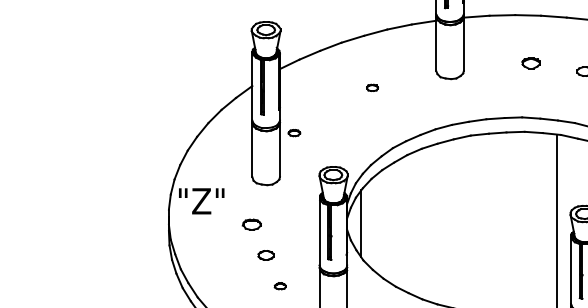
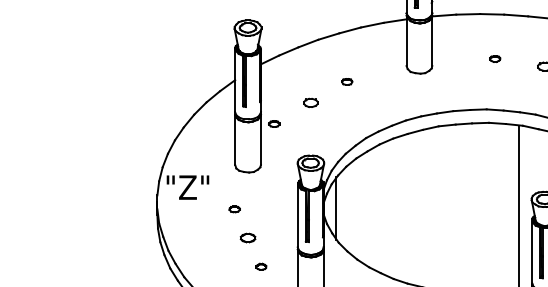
part: (531, 62) -> (495, 58), size x0.62
part: (333, 110) -> (310, 102), added
part: (251, 224) -> (234, 209), size x0.62

